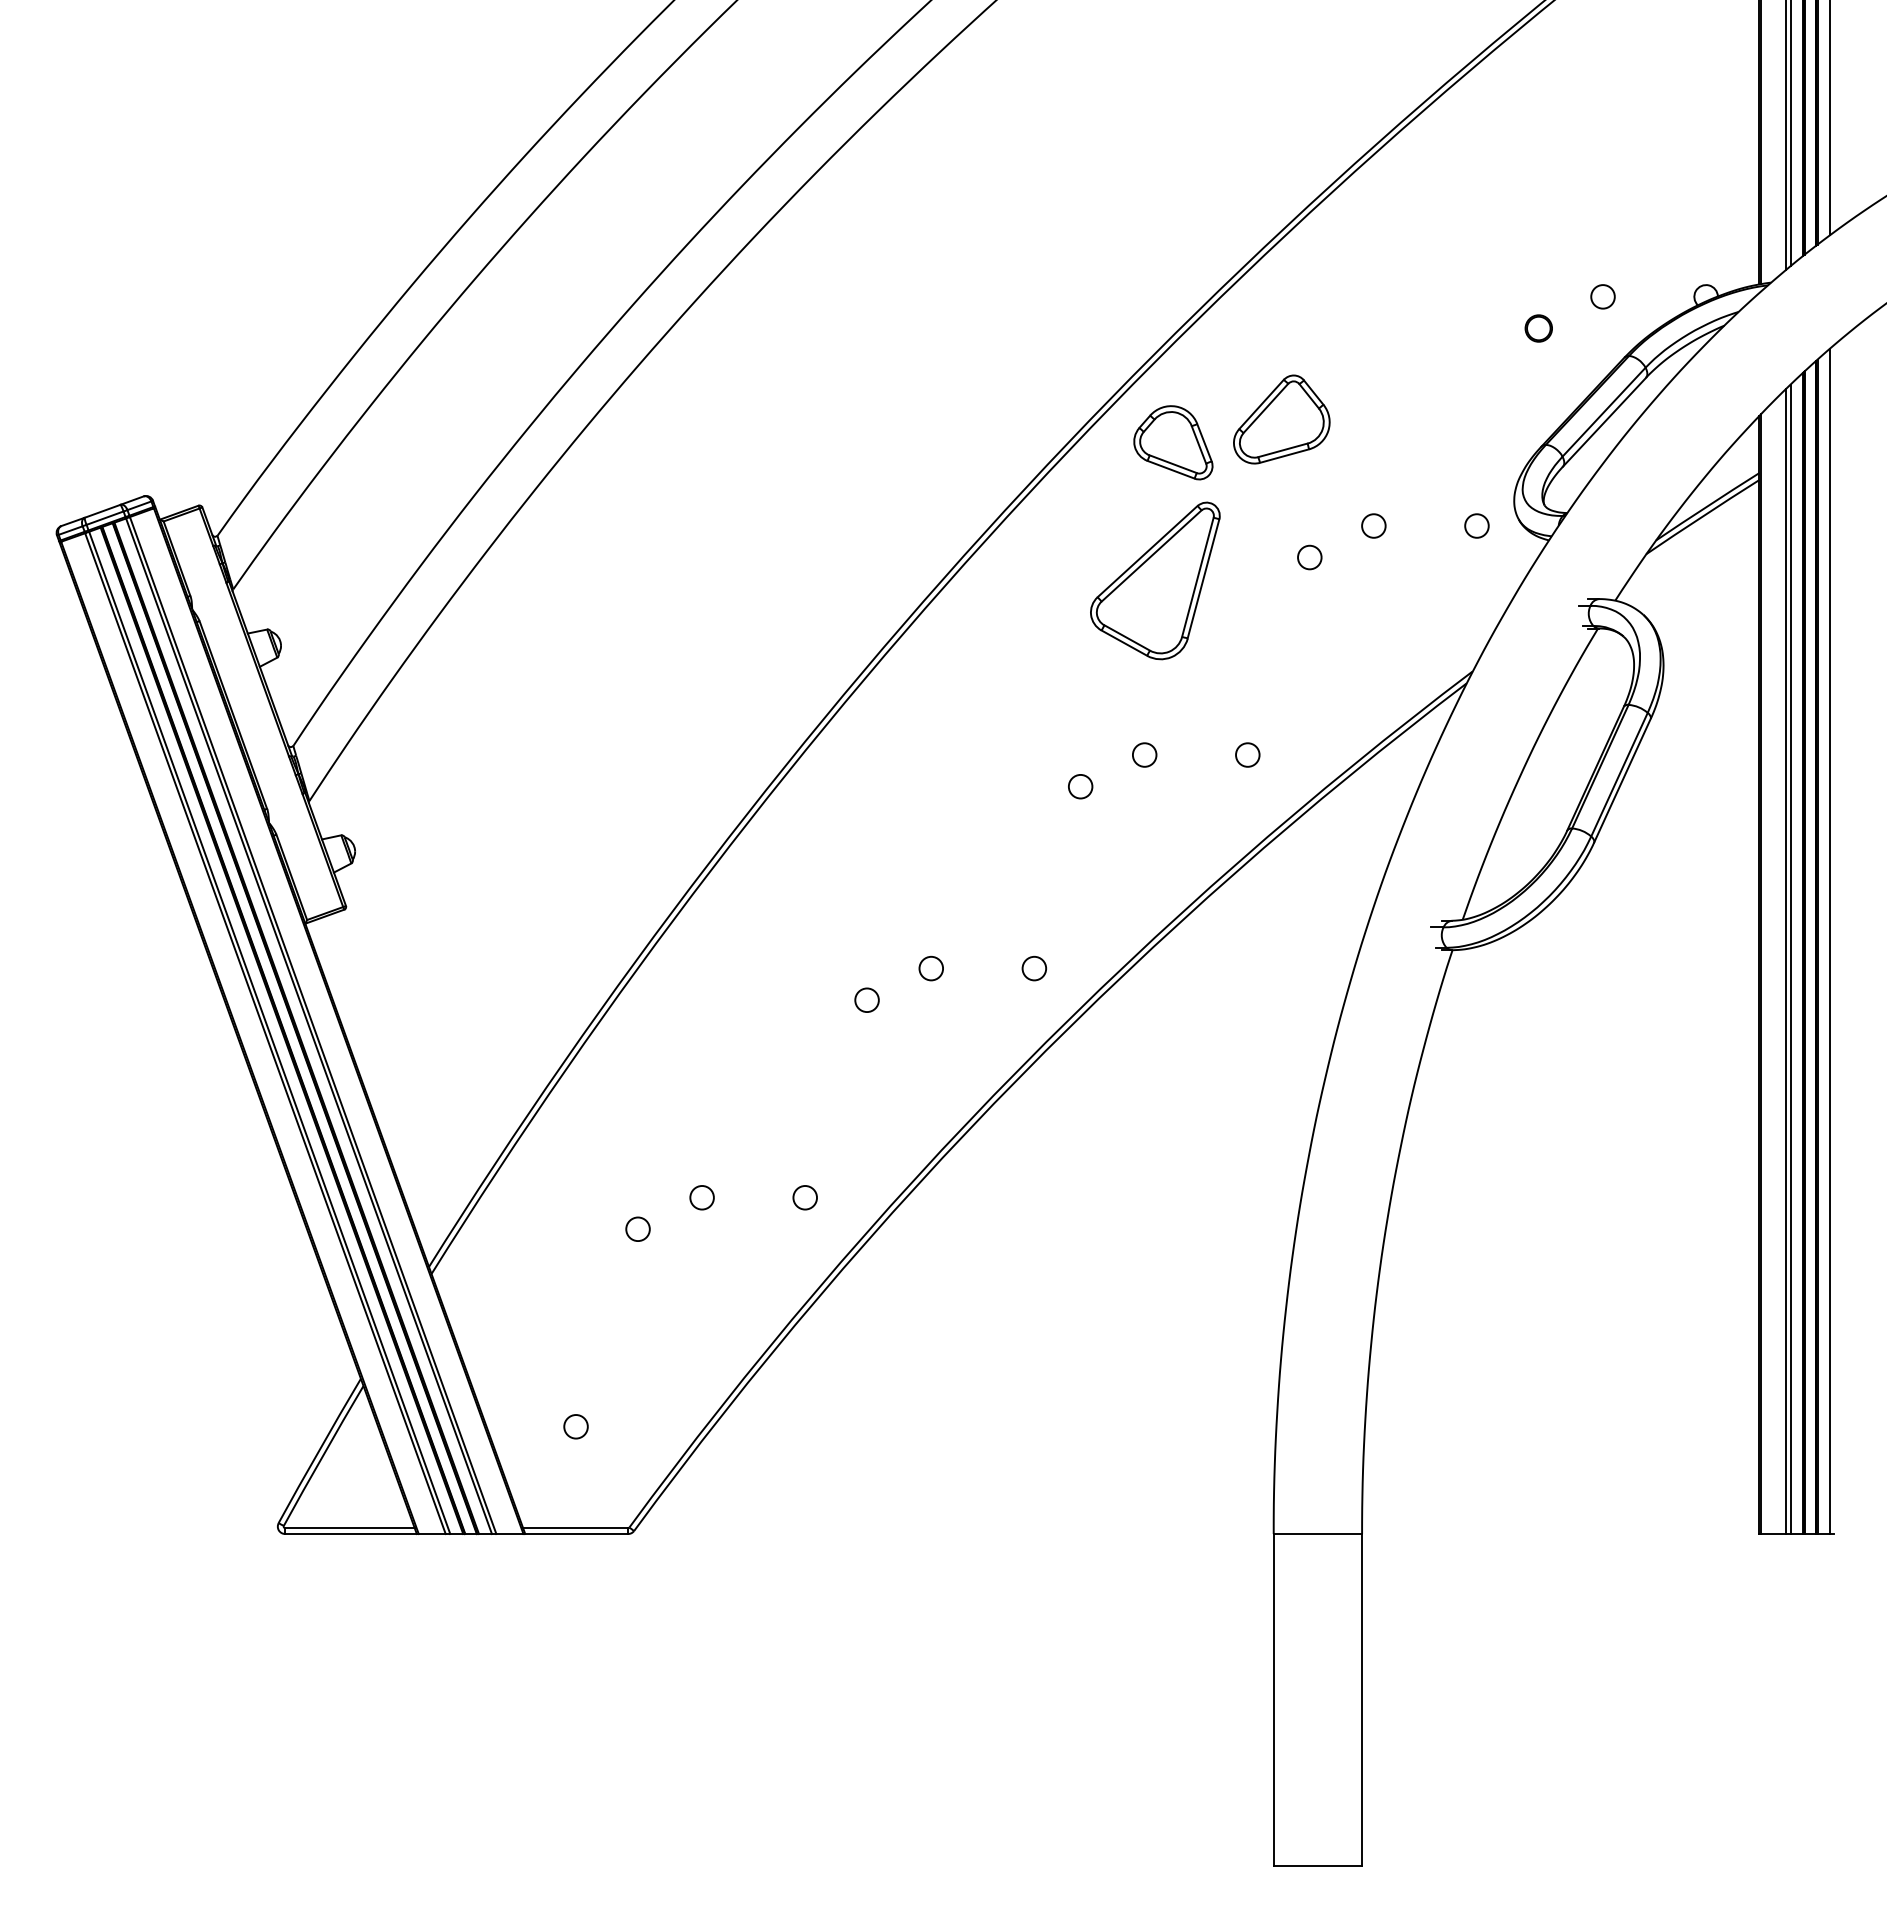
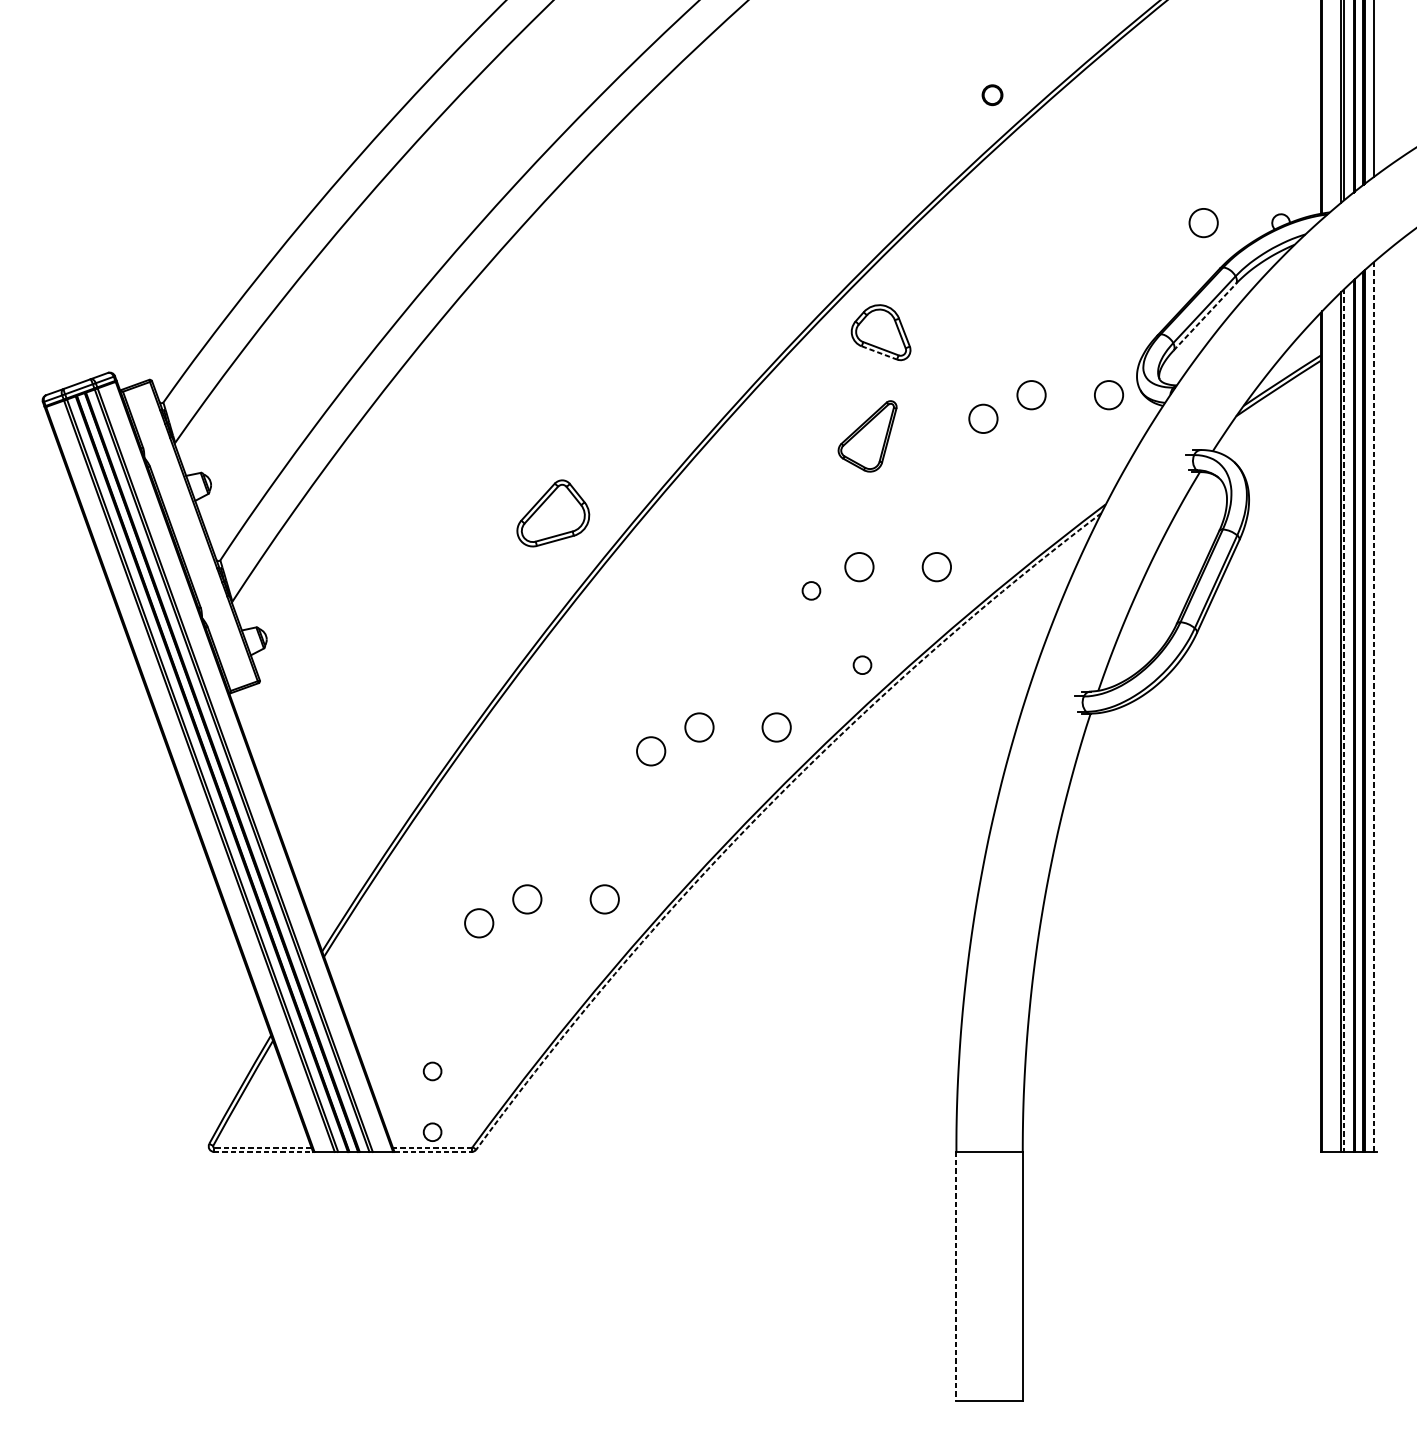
circle: (1602, 296) -> (1203, 222), size x1.6
part: (1538, 328) -> (992, 95), moved
part: (1281, 419) -> (553, 513), moved
line: (1604, 422) -> (1204, 317), solid -> dashed
line: (1171, 469) -> (879, 352), solid -> dashed
circle: (1373, 525) -> (1031, 394), size x1.6
circle: (1476, 525) -> (1108, 394), size x1.6
circle: (1309, 557) -> (983, 418), size x1.6
part: (1155, 580) -> (867, 436), size x0.6
circle: (1144, 754) -> (859, 566), size x1.6
circle: (1247, 754) -> (936, 566), size x1.6
circle: (1148, 885) -> (862, 665), added
line: (1829, 941) -> (1373, 707), solid -> dashed
line: (1790, 959) -> (1344, 720), solid -> dashed
circle: (930, 968) -> (698, 727), size x1.6
circle: (1034, 968) -> (776, 727), size x1.6
circle: (866, 999) -> (650, 750), size x1.6
arc: (1019, 1077) -> (765, 809), solid -> dashed
circle: (701, 1197) -> (526, 899), size x1.6
circle: (804, 1197) -> (604, 899), size x1.6
circle: (637, 1228) -> (478, 922), size x1.6
circle: (575, 1507) -> (432, 1132), added
line: (349, 1528) -> (262, 1147), solid -> dashed
line: (575, 1528) -> (432, 1147), solid -> dashed
line: (351, 1534) -> (264, 1152), solid -> dashed
line: (577, 1534) -> (433, 1152), solid -> dashed
line: (1273, 1700) -> (956, 1276), solid -> dashed

